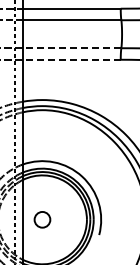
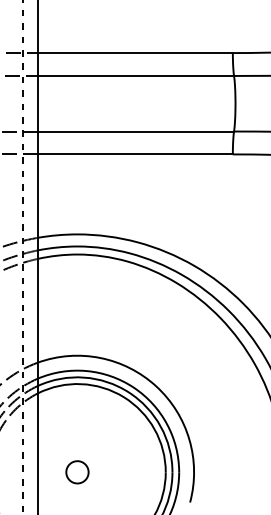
line: (71, 48) -> (135, 132), dashed -> solid
line: (71, 59) -> (135, 153), dashed -> solid
circle: (42, 219) -> (77, 471), size x0.71

